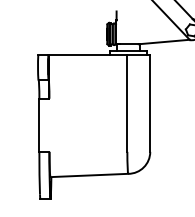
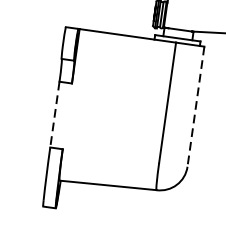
line: (150, 103) -> (196, 106), solid -> dashed
line: (39, 125) -> (55, 114), solid -> dashed

